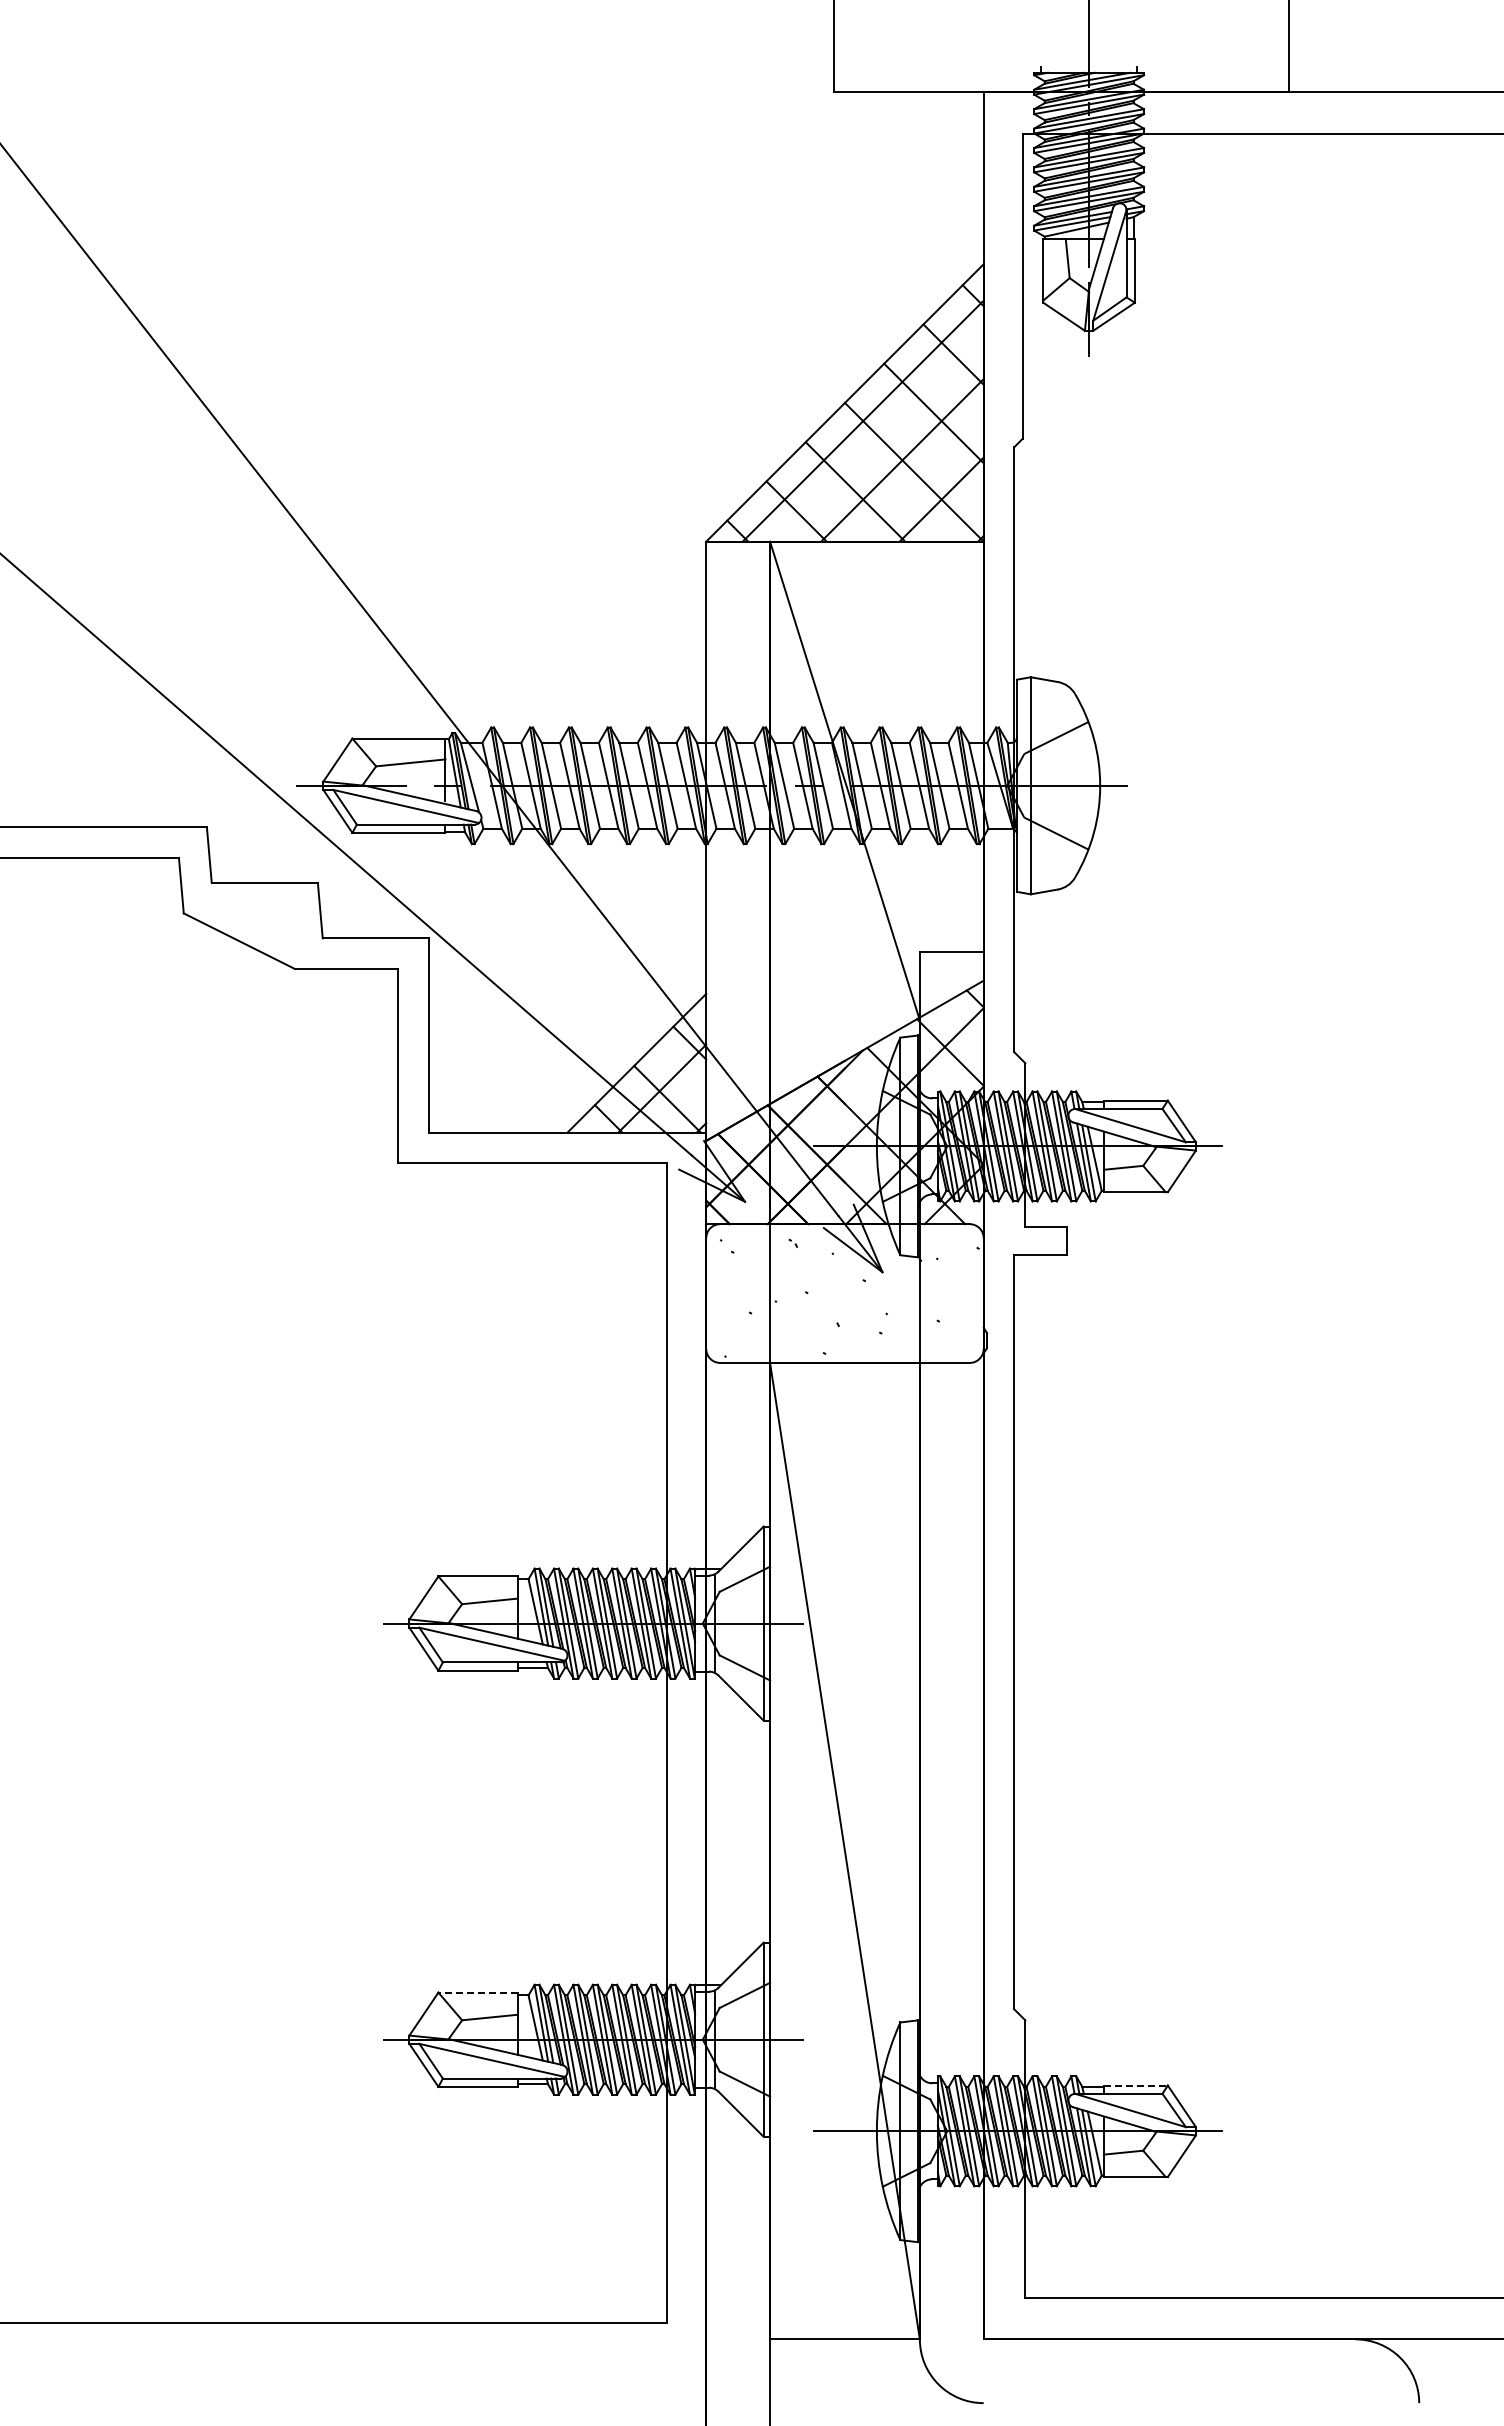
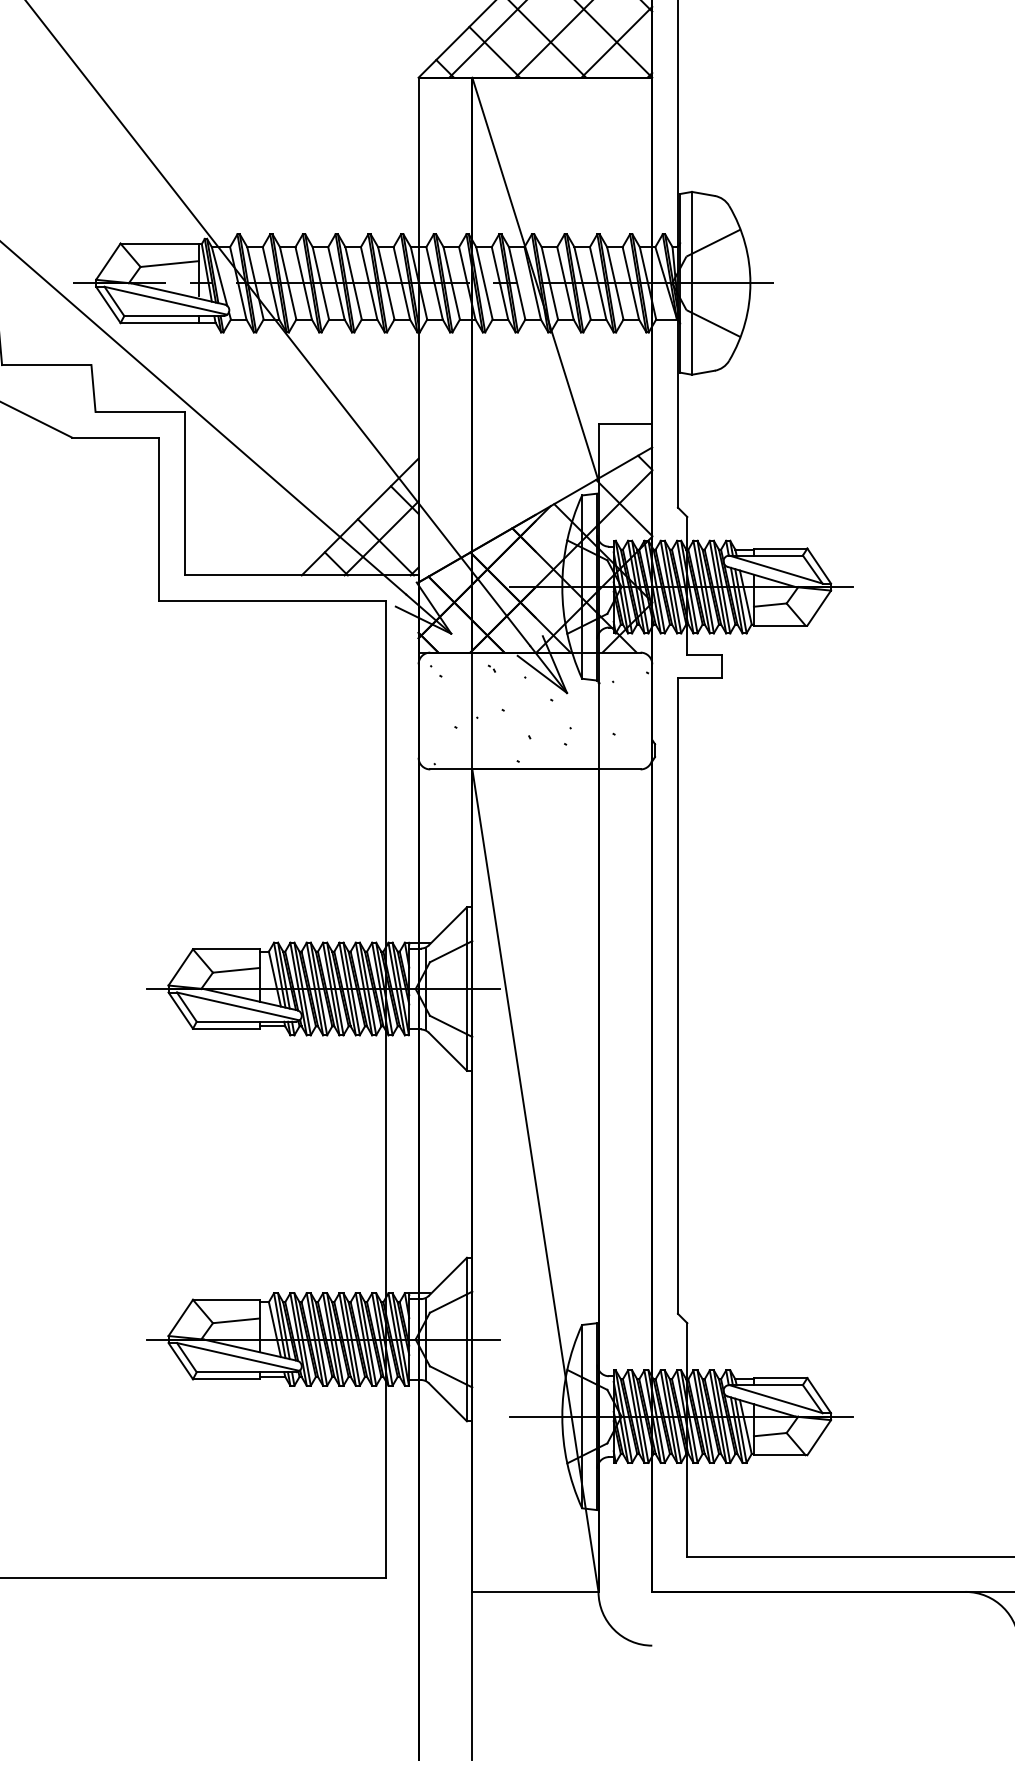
line: (478, 1992) -> (226, 1299), dashed -> solid
line: (1136, 2085) -> (780, 1378), dashed -> solid

